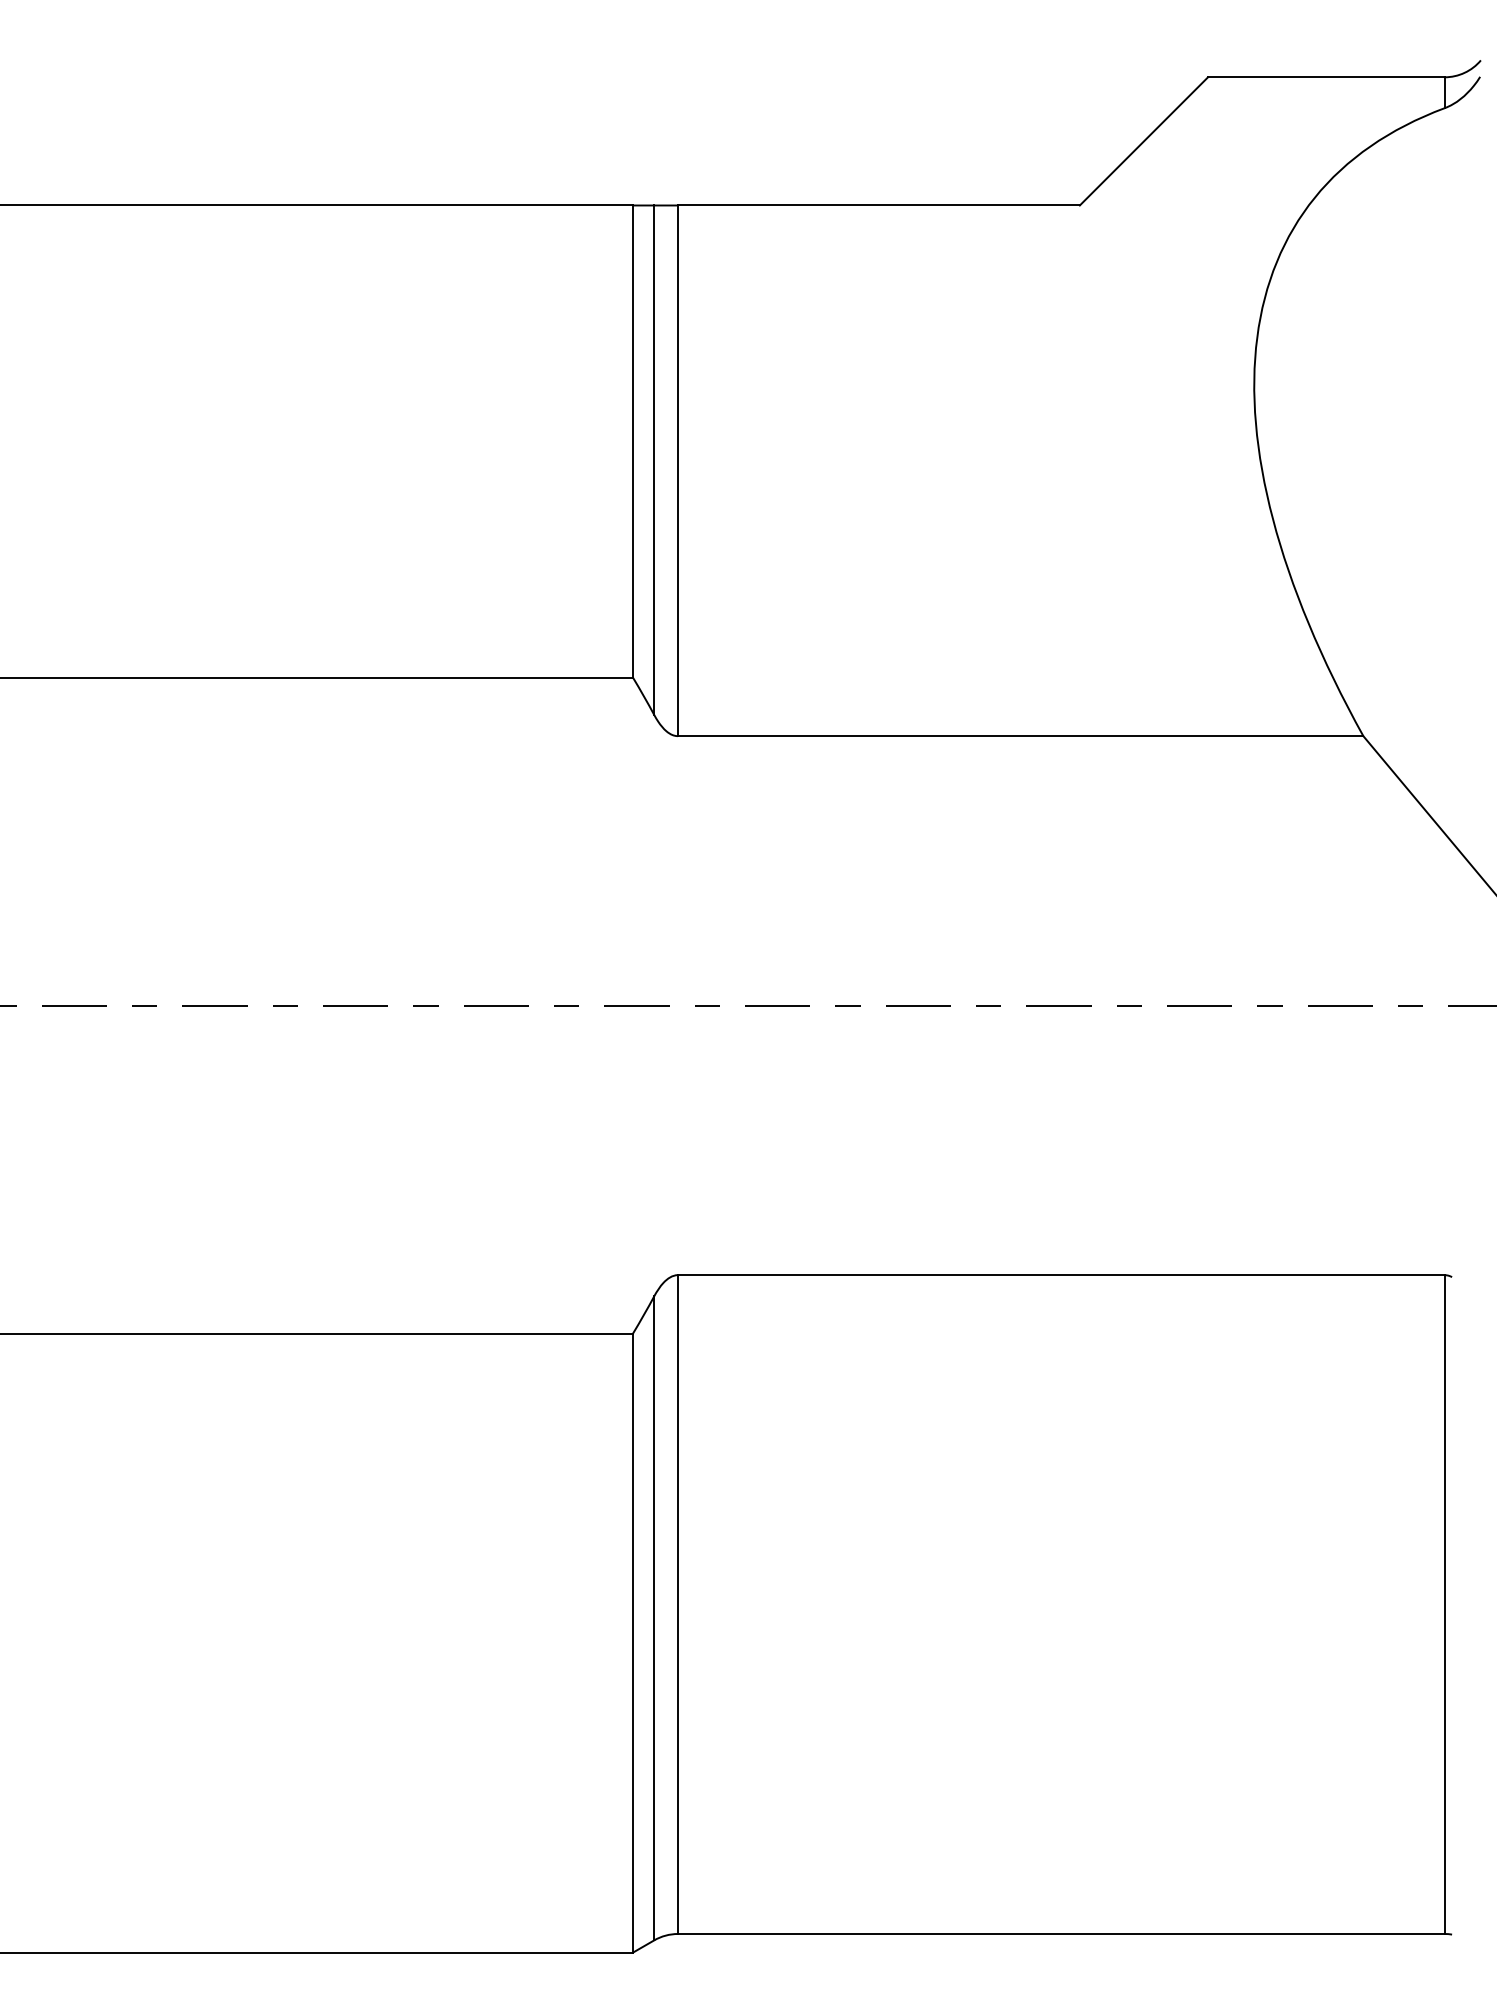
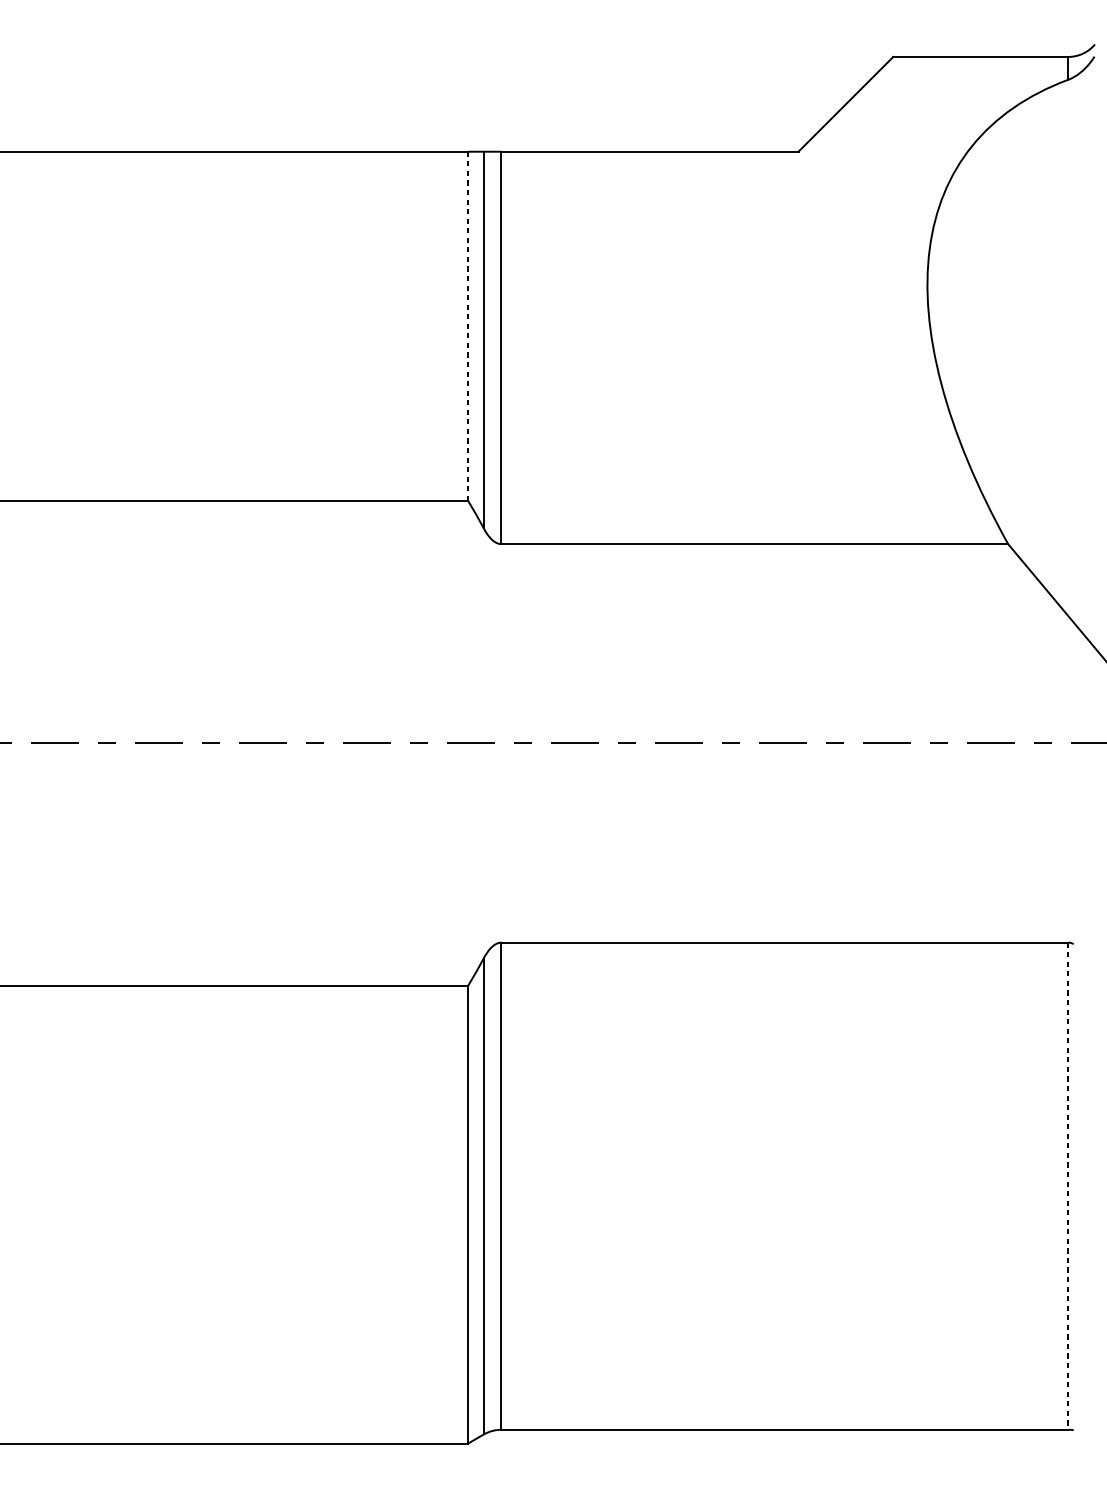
line: (633, 441) -> (468, 326), solid -> dashed
line: (1444, 1605) -> (1068, 1186), solid -> dashed

